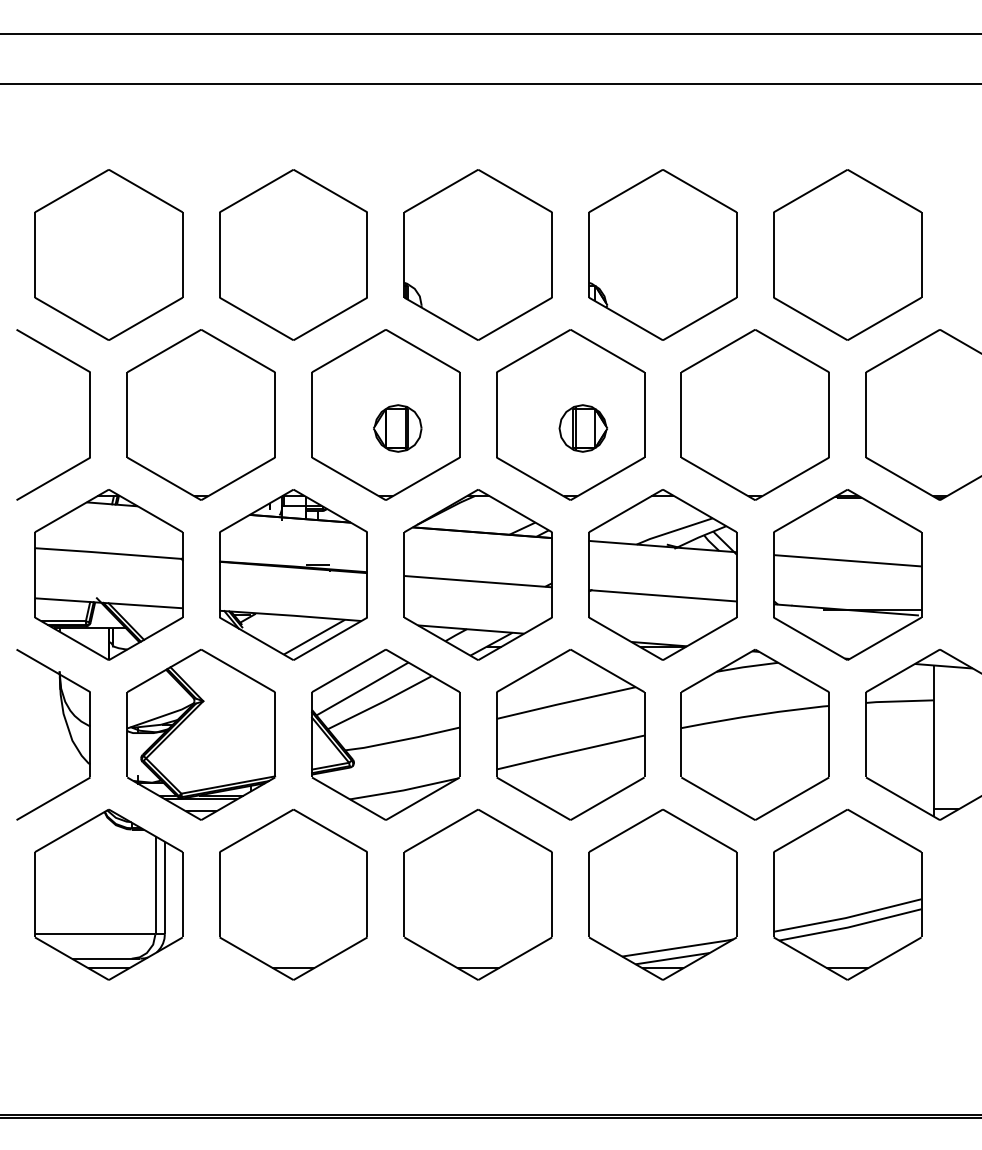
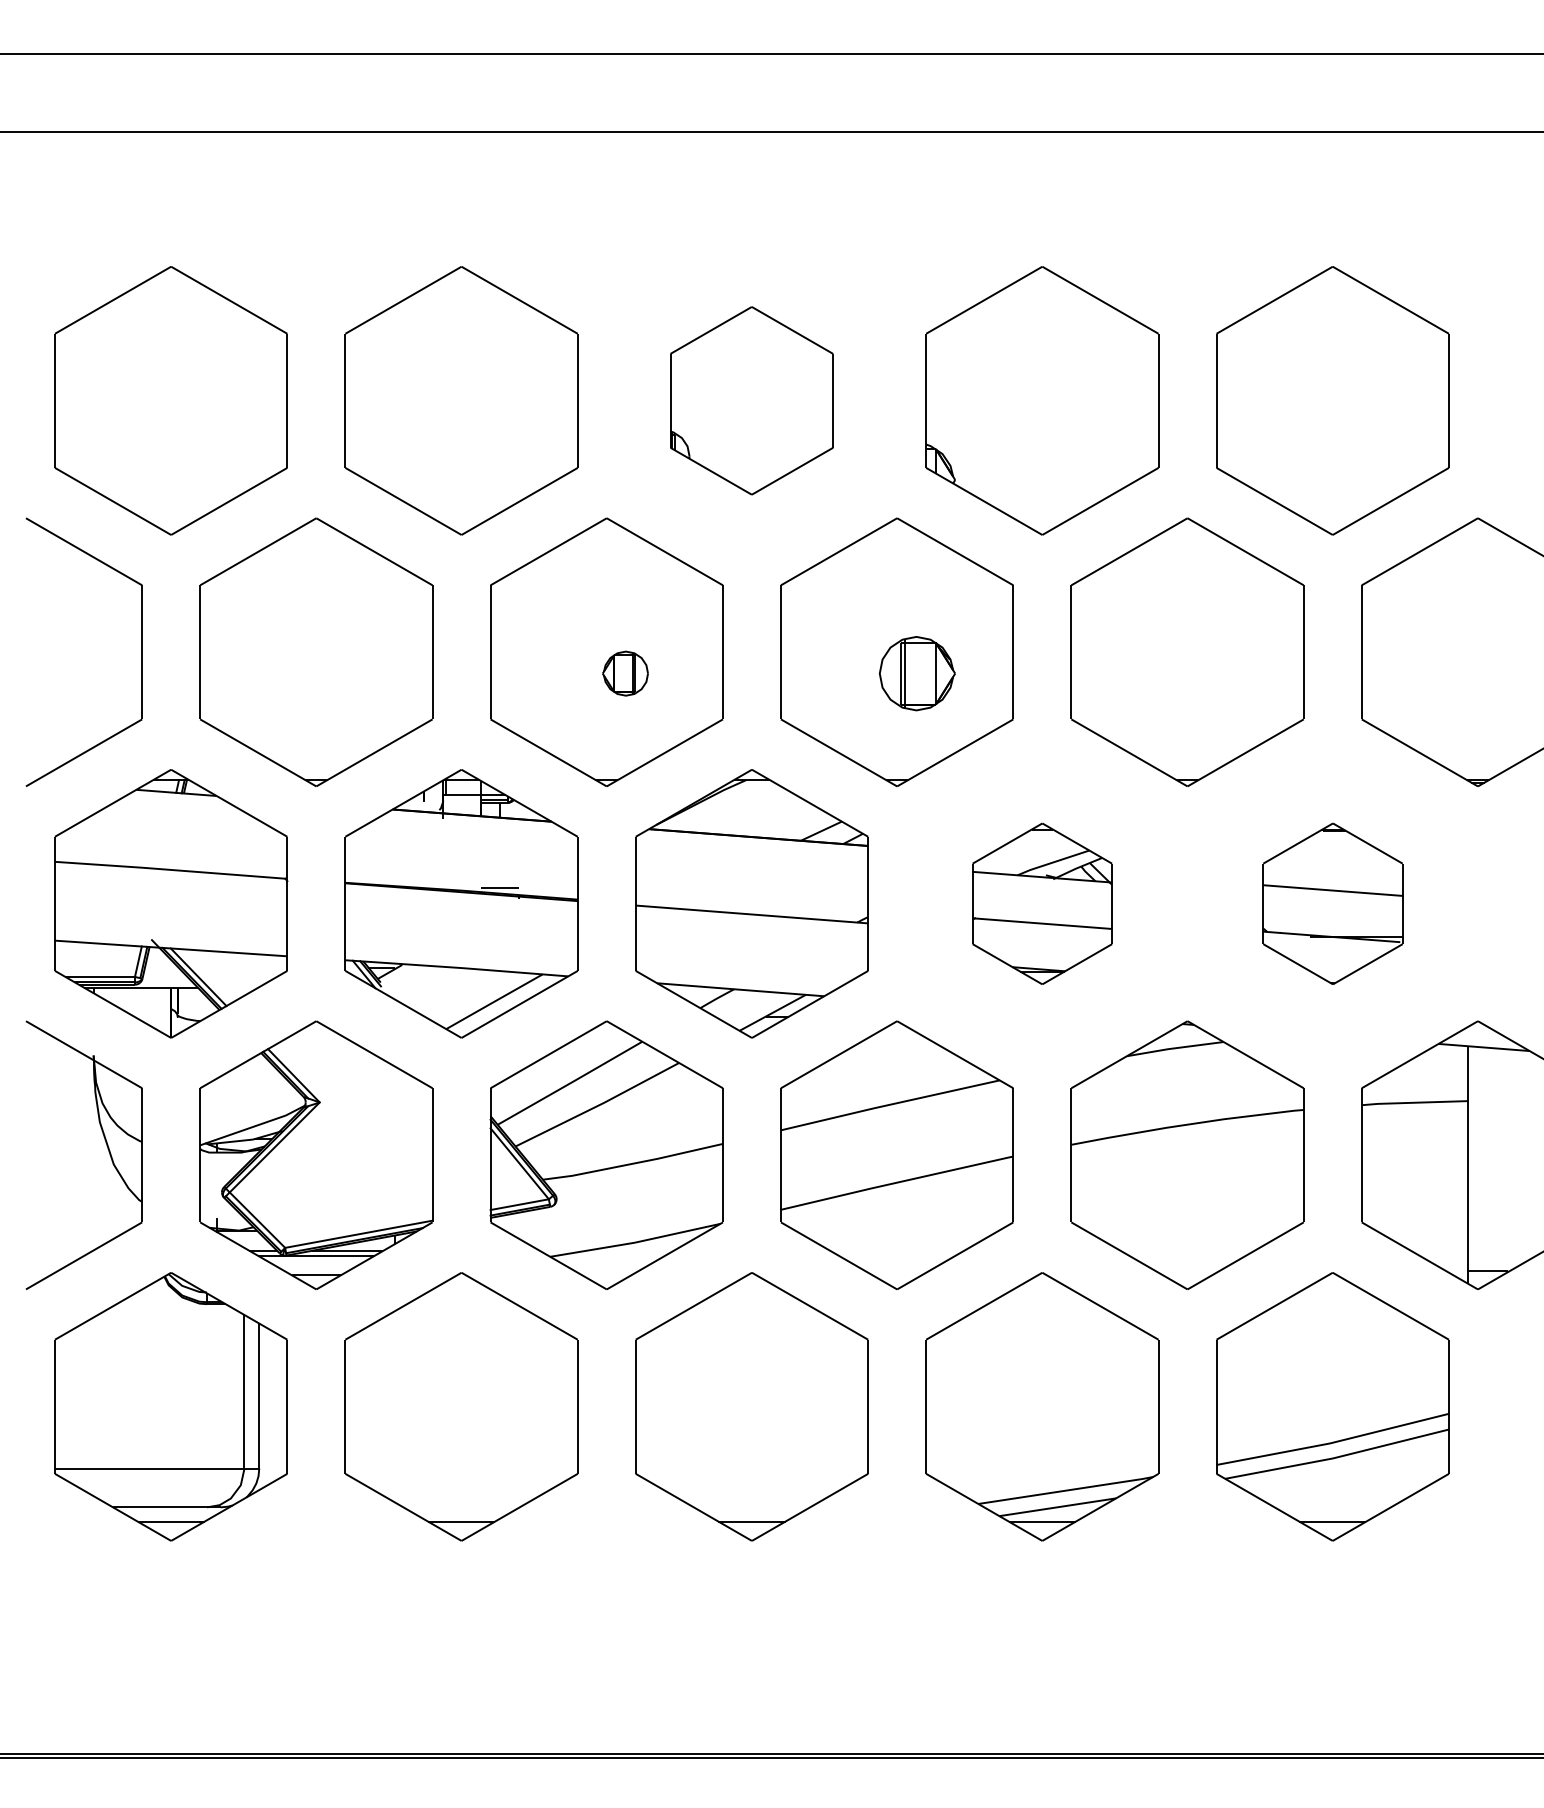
part: (477, 254) -> (750, 400), size x0.7
part: (397, 428) -> (624, 673), size x0.6
part: (662, 574) -> (1041, 903), size x0.6
part: (847, 574) -> (1332, 903), size x0.6

